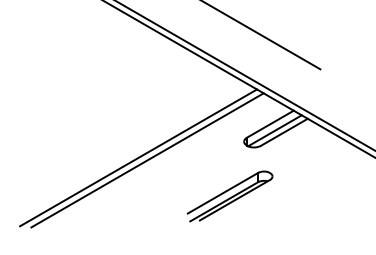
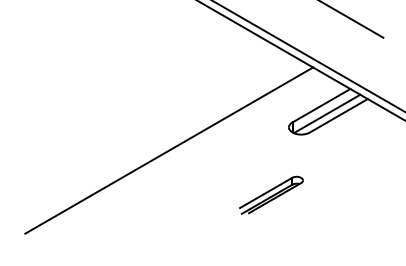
line: (138, 157) -> (157, 147), removed
part: (229, 196) -> (270, 195), size x0.6

